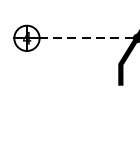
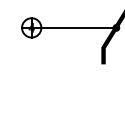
line: (85, 37) -> (76, 27), dashed -> solid

